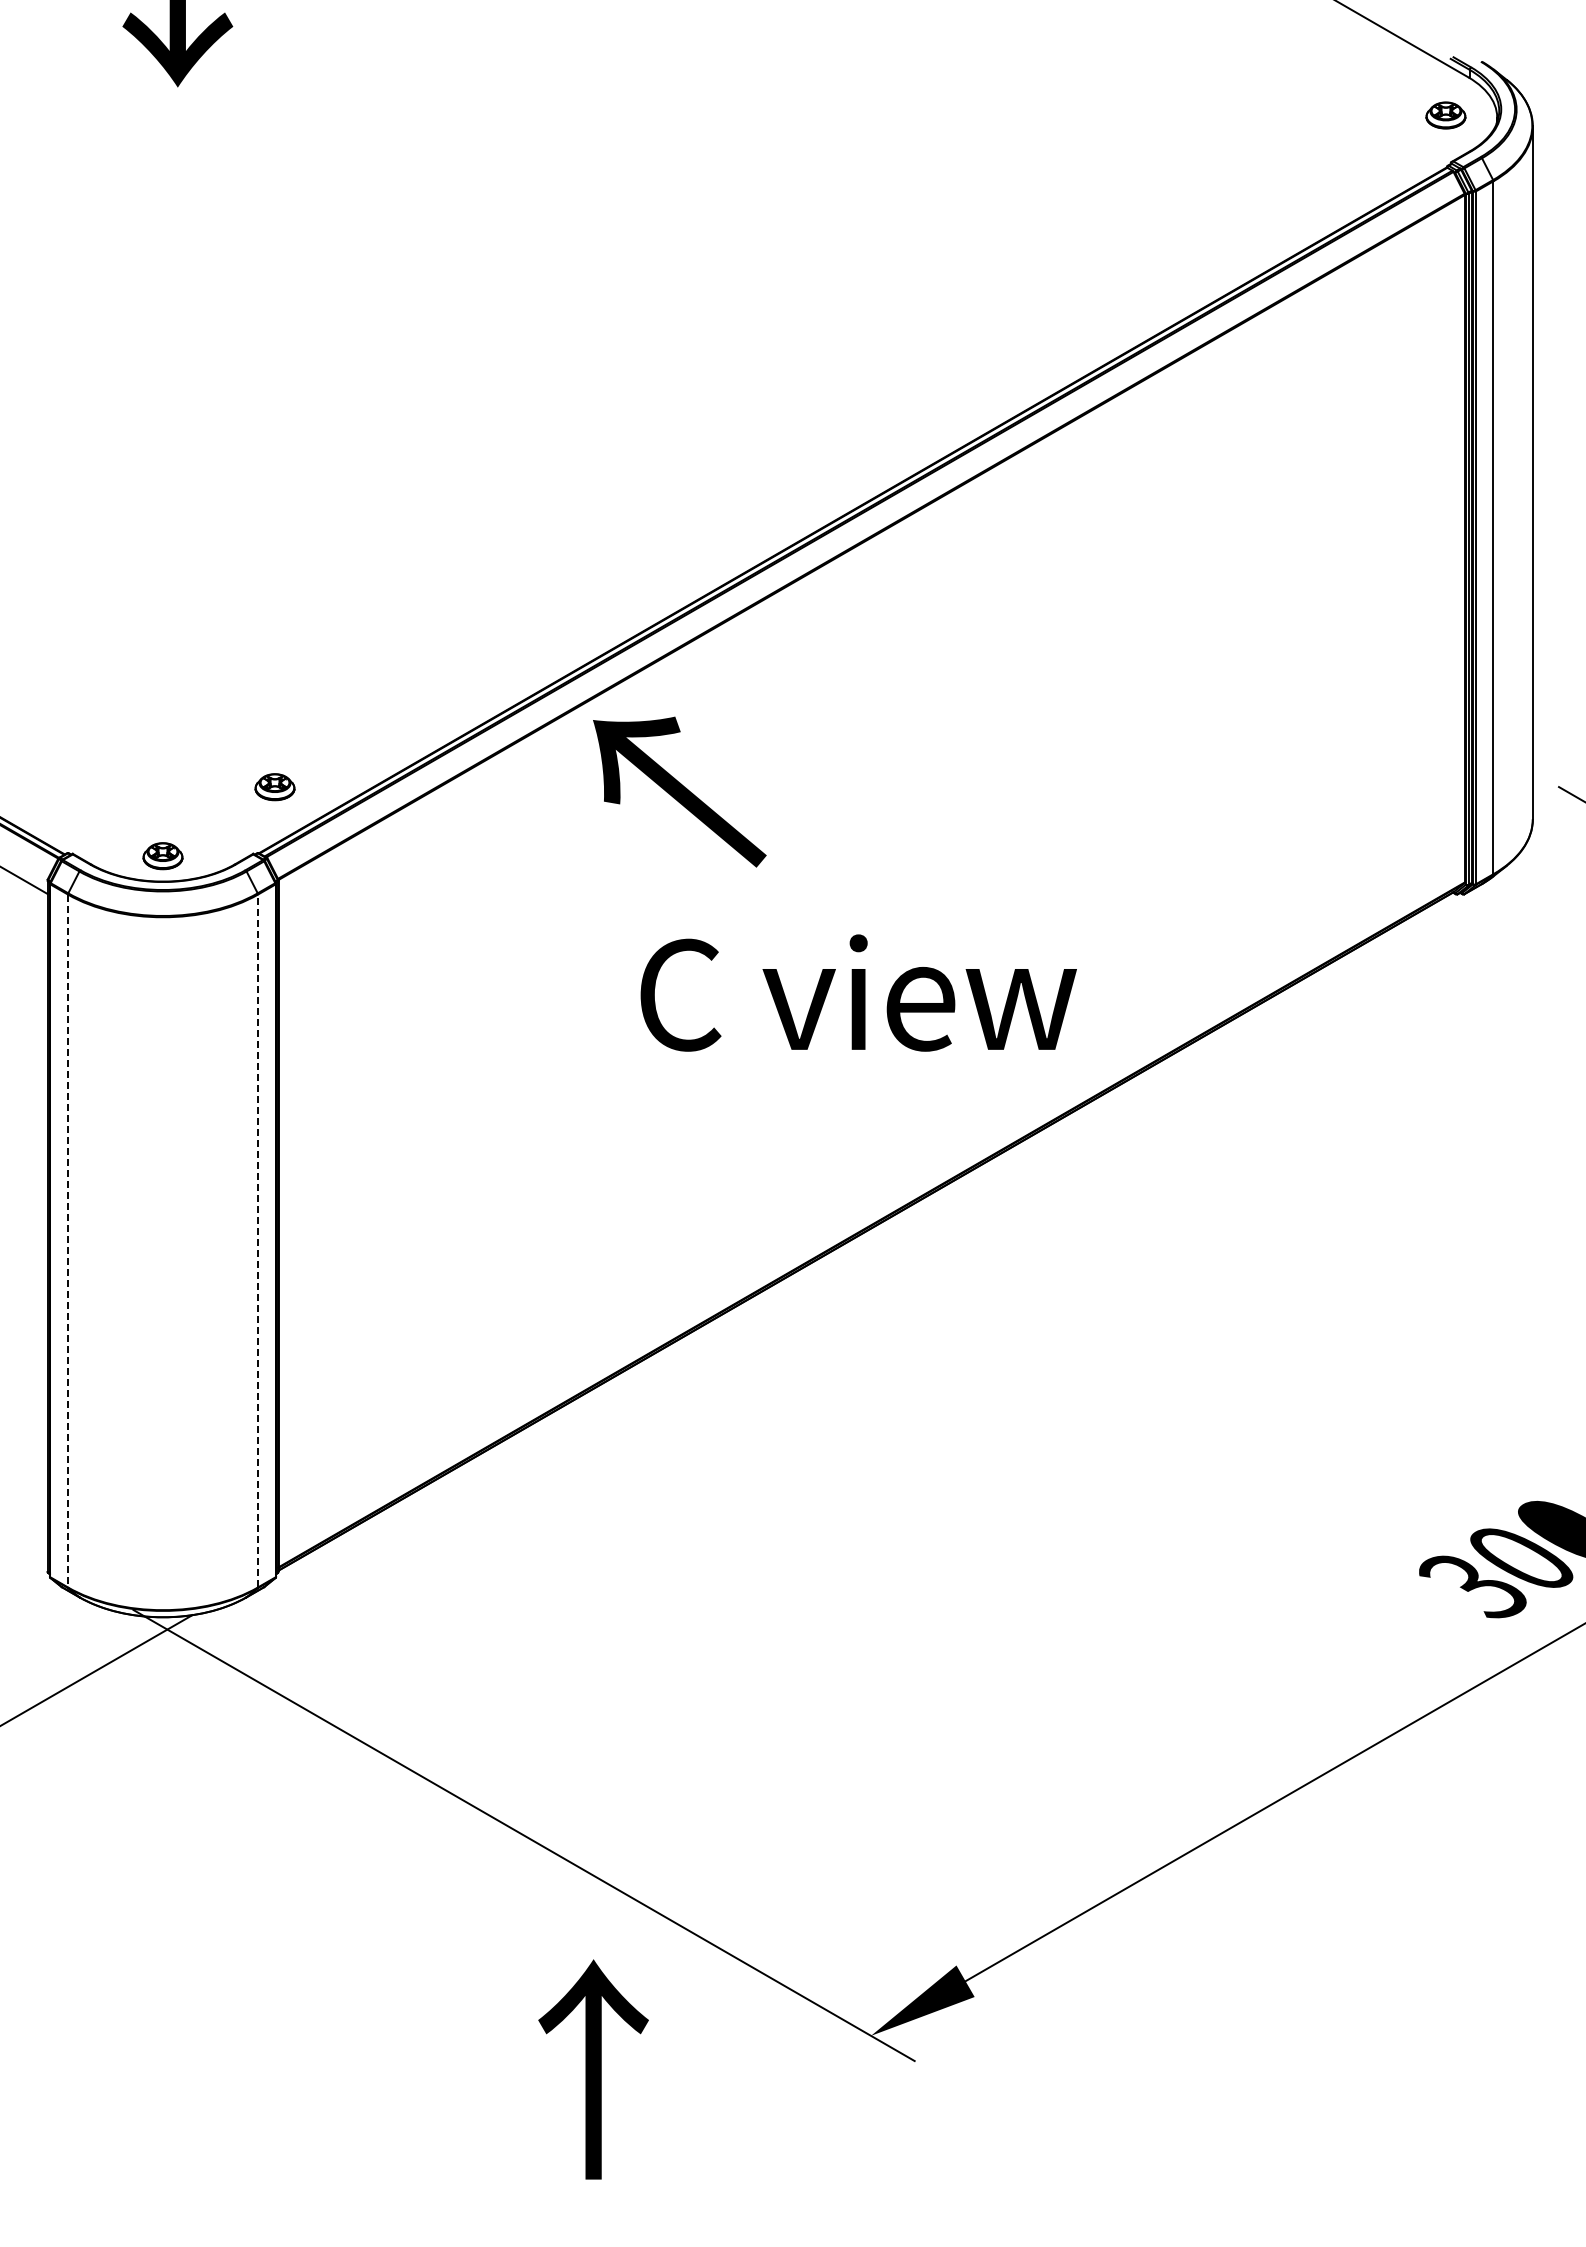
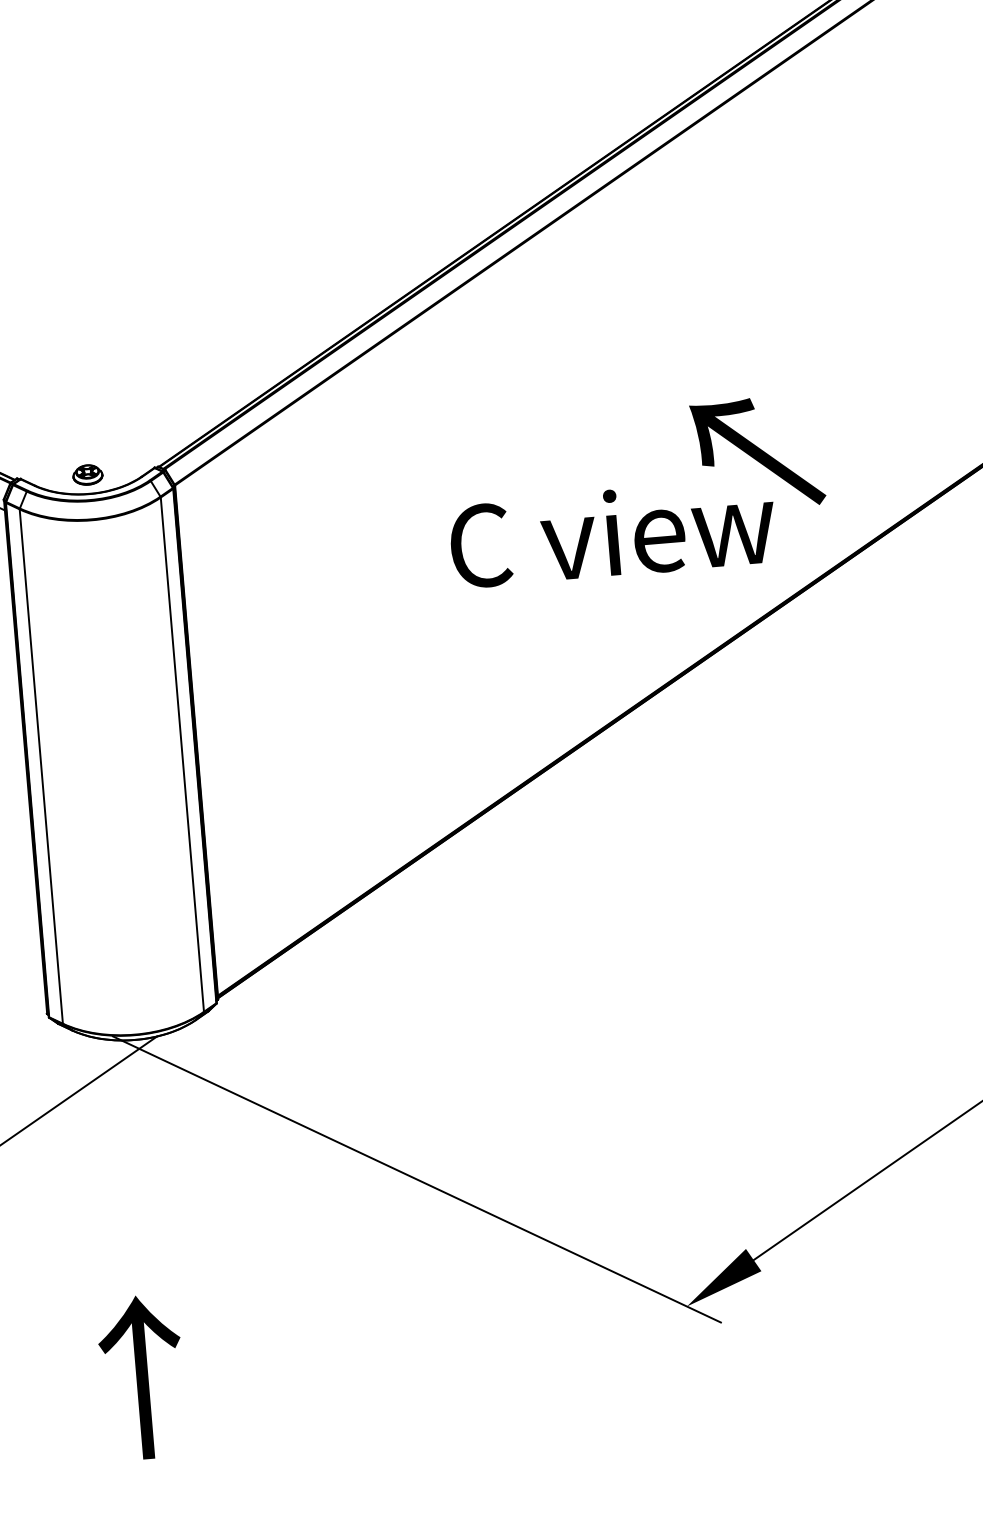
part: (274, 787) -> (166, 417), removed
text: (679, 791) -> (757, 453), moved
line: (258, 1240) -> (182, 754), dashed -> solid
line: (67, 1241) -> (40, 766), dashed -> solid
text: (593, 2069) -> (142, 1377), moved

